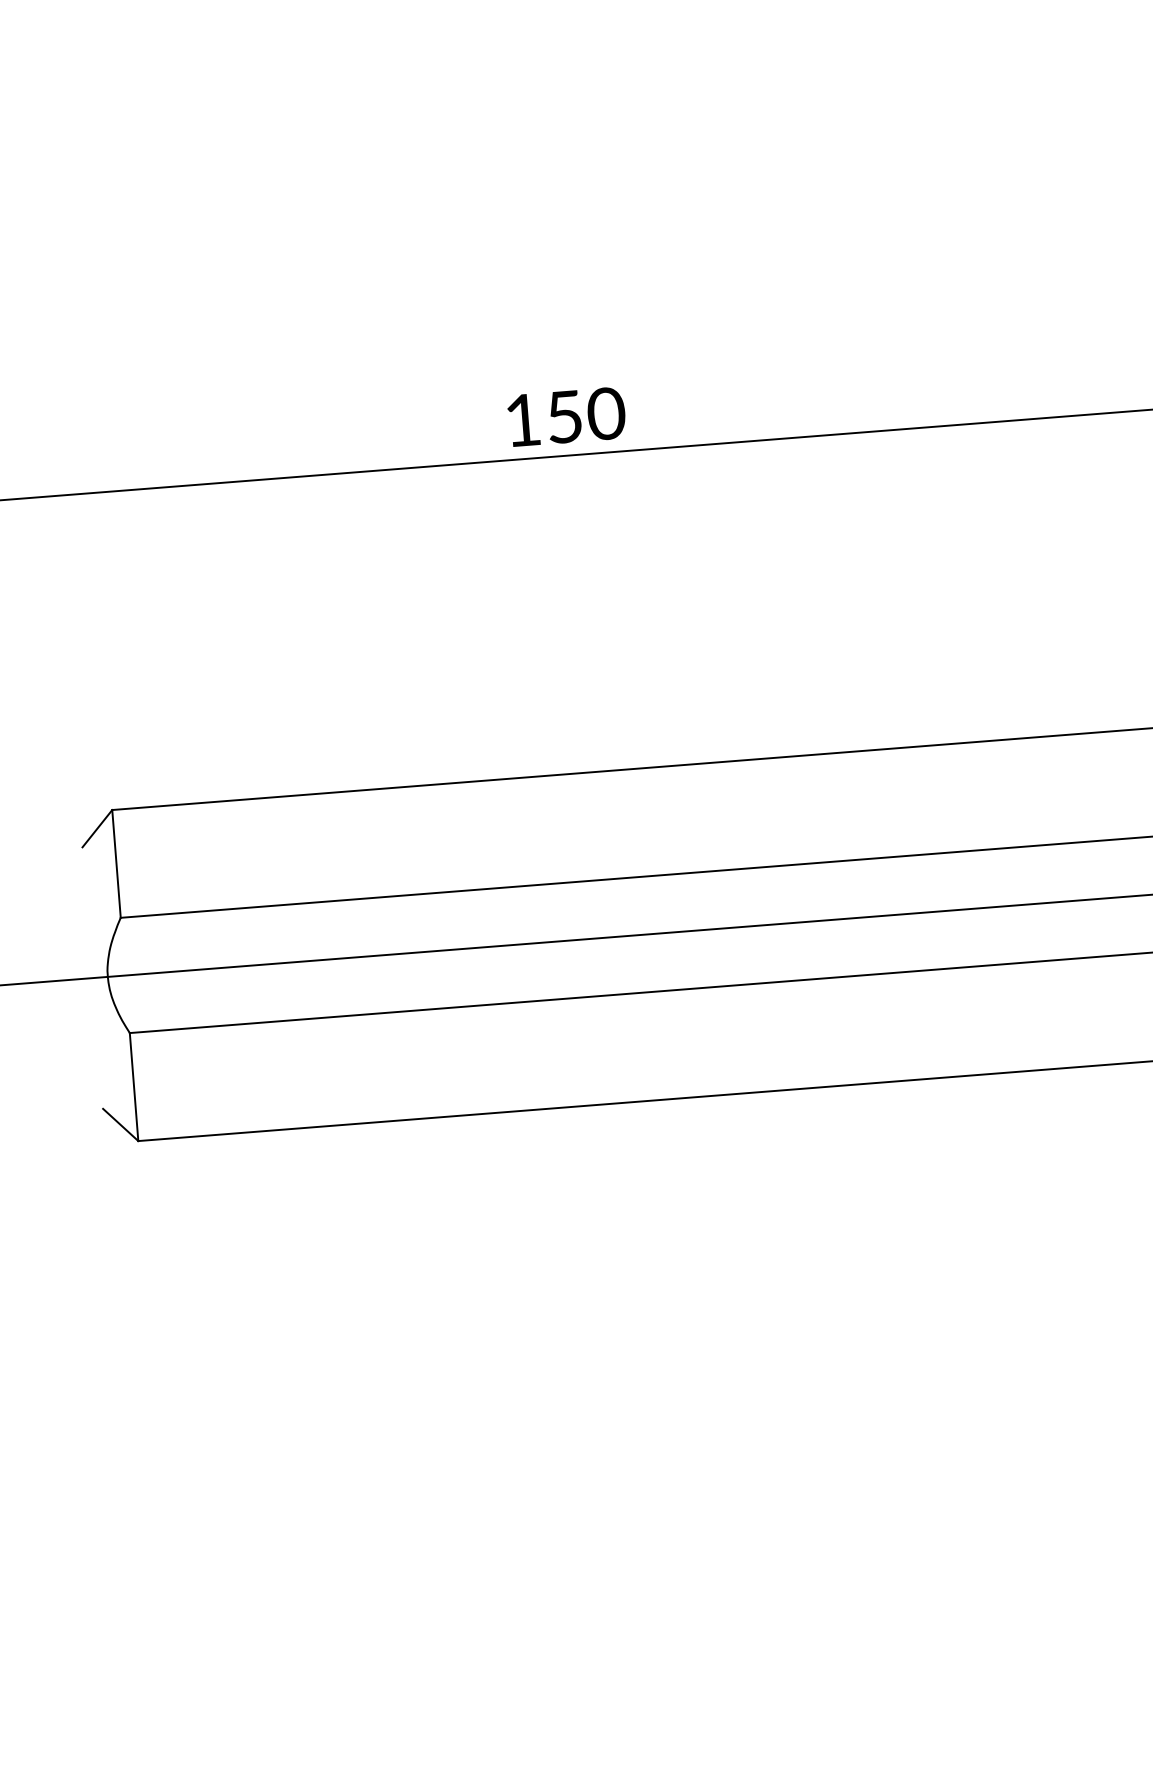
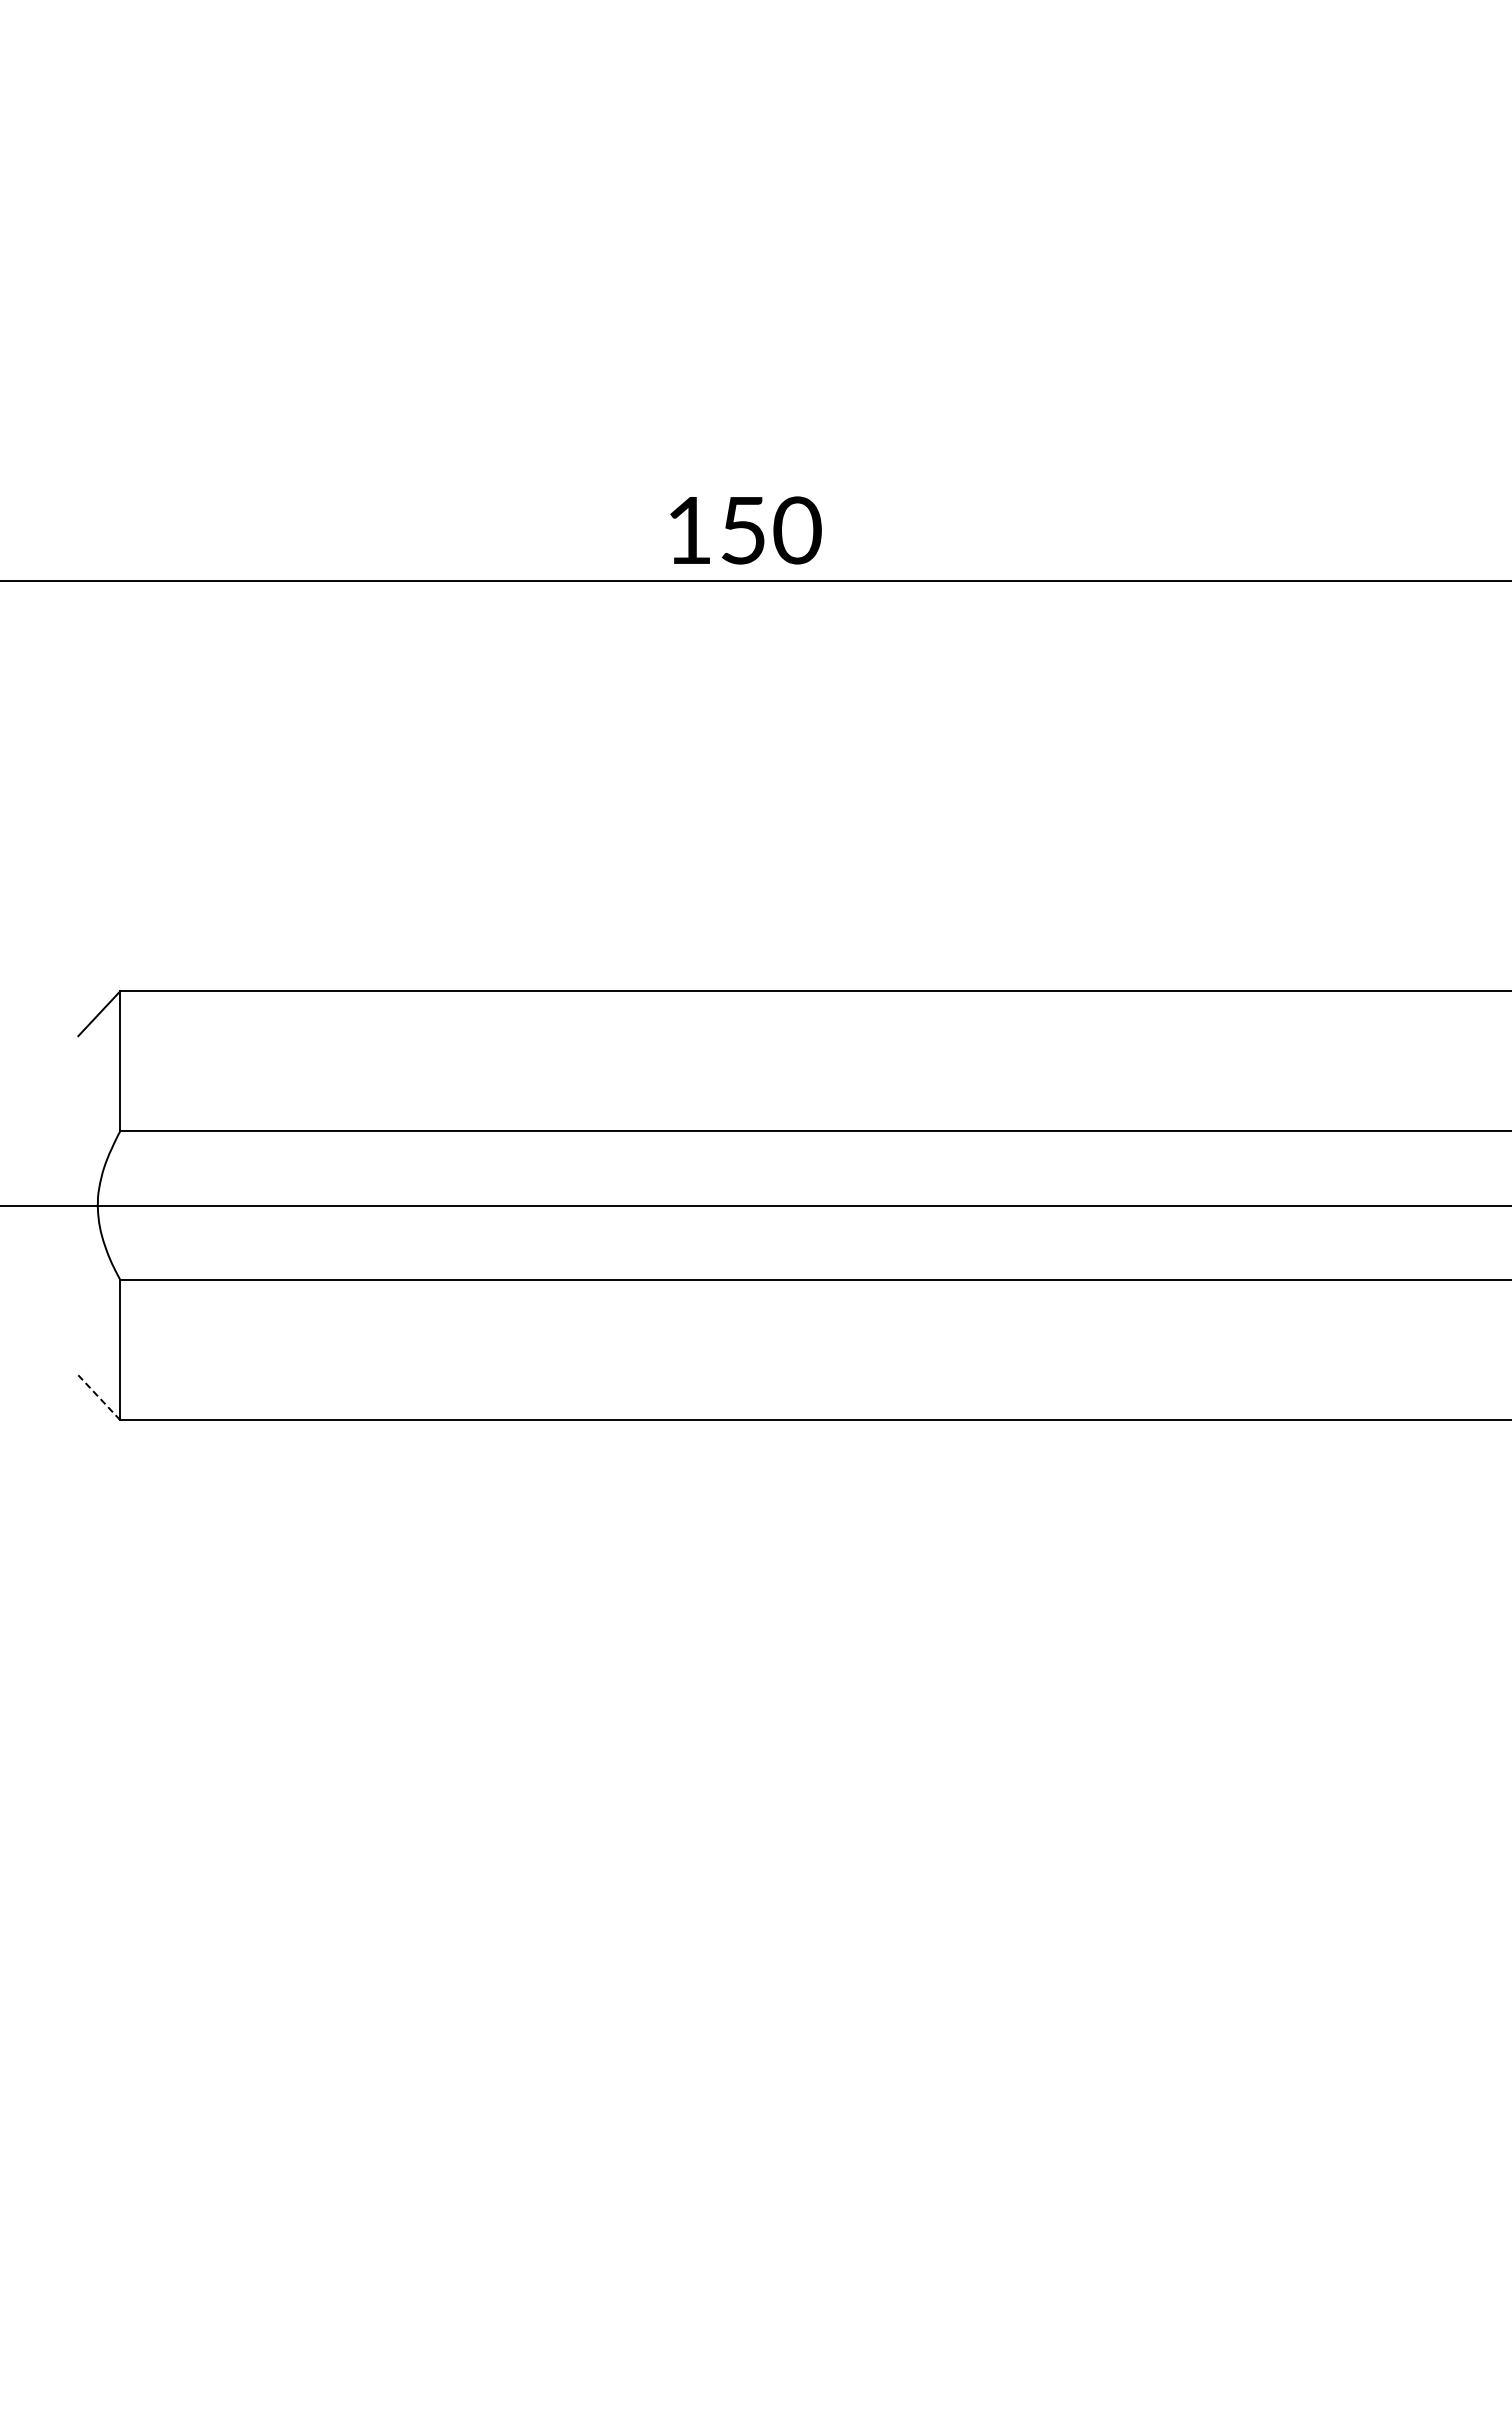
line: (120, 1124) -> (99, 1397), solid -> dashed

